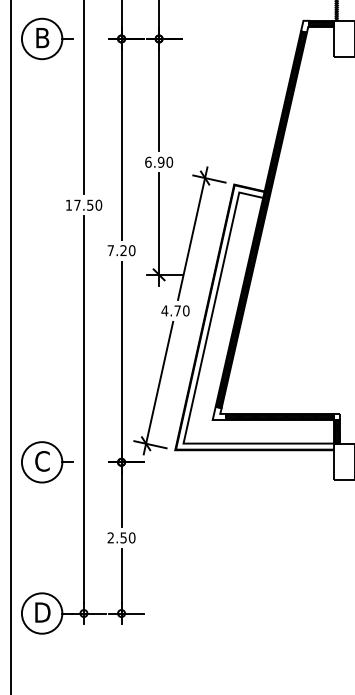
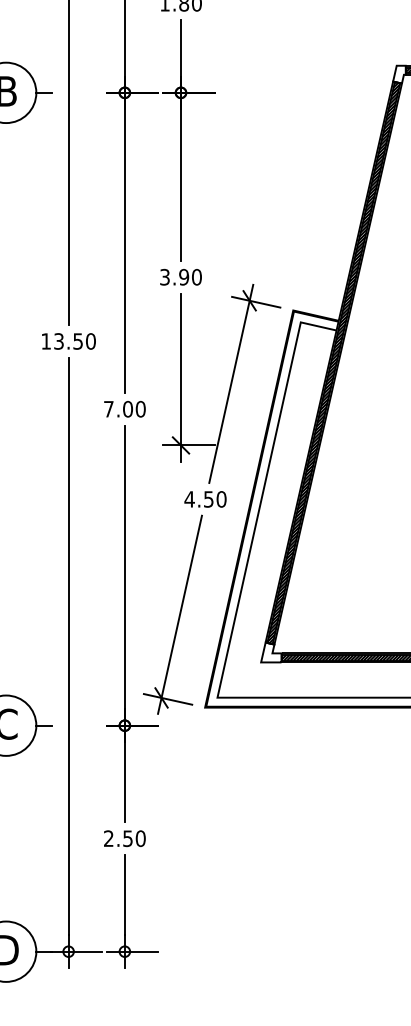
text: (148, 161) -> (165, 276), 6.90 -> 3.90
text: (77, 204) -> (58, 340), 17.50 -> 13.50
text: (123, 250) -> (127, 409), 7.20 -> 7.00
text: (177, 310) -> (208, 498), 4.70 -> 4.50

